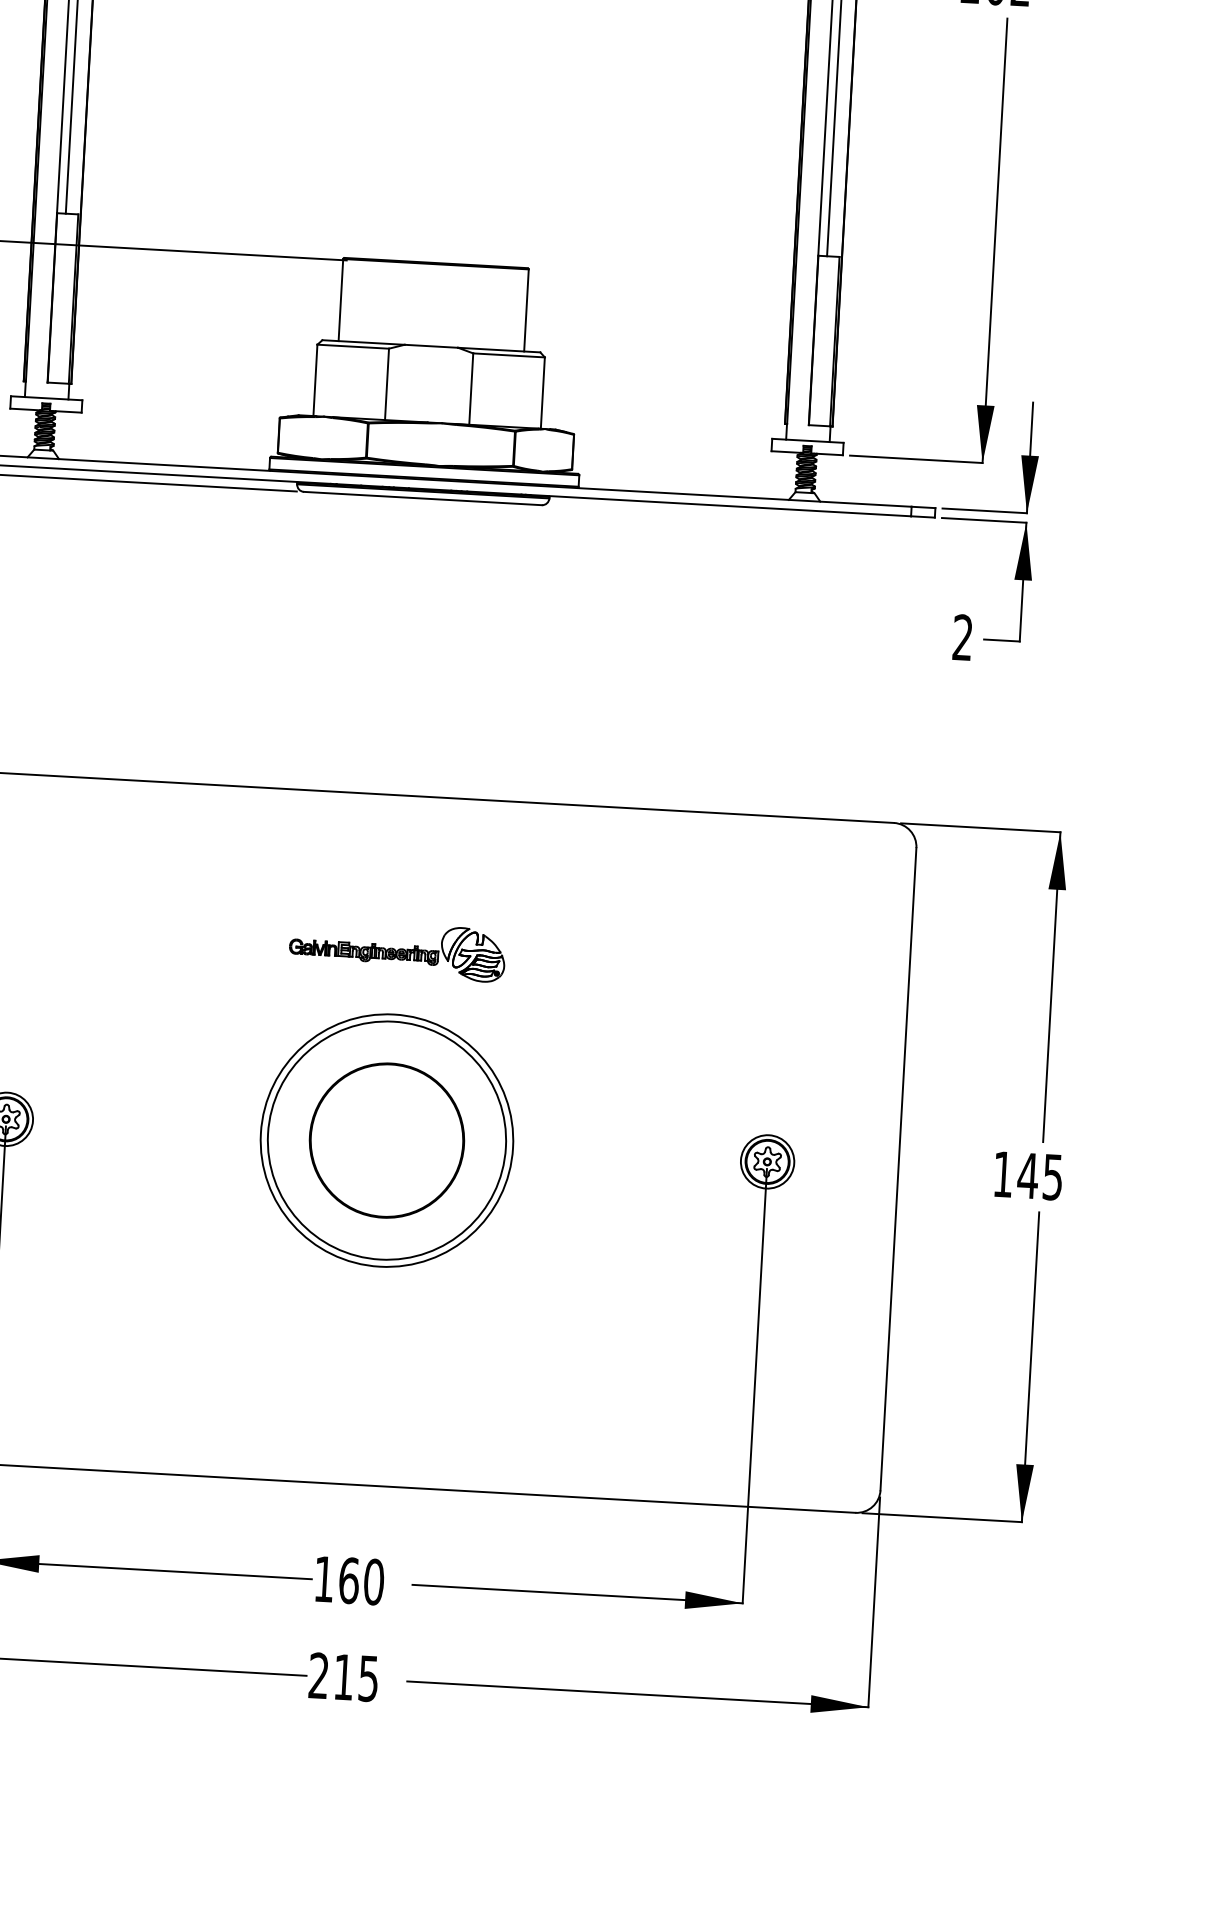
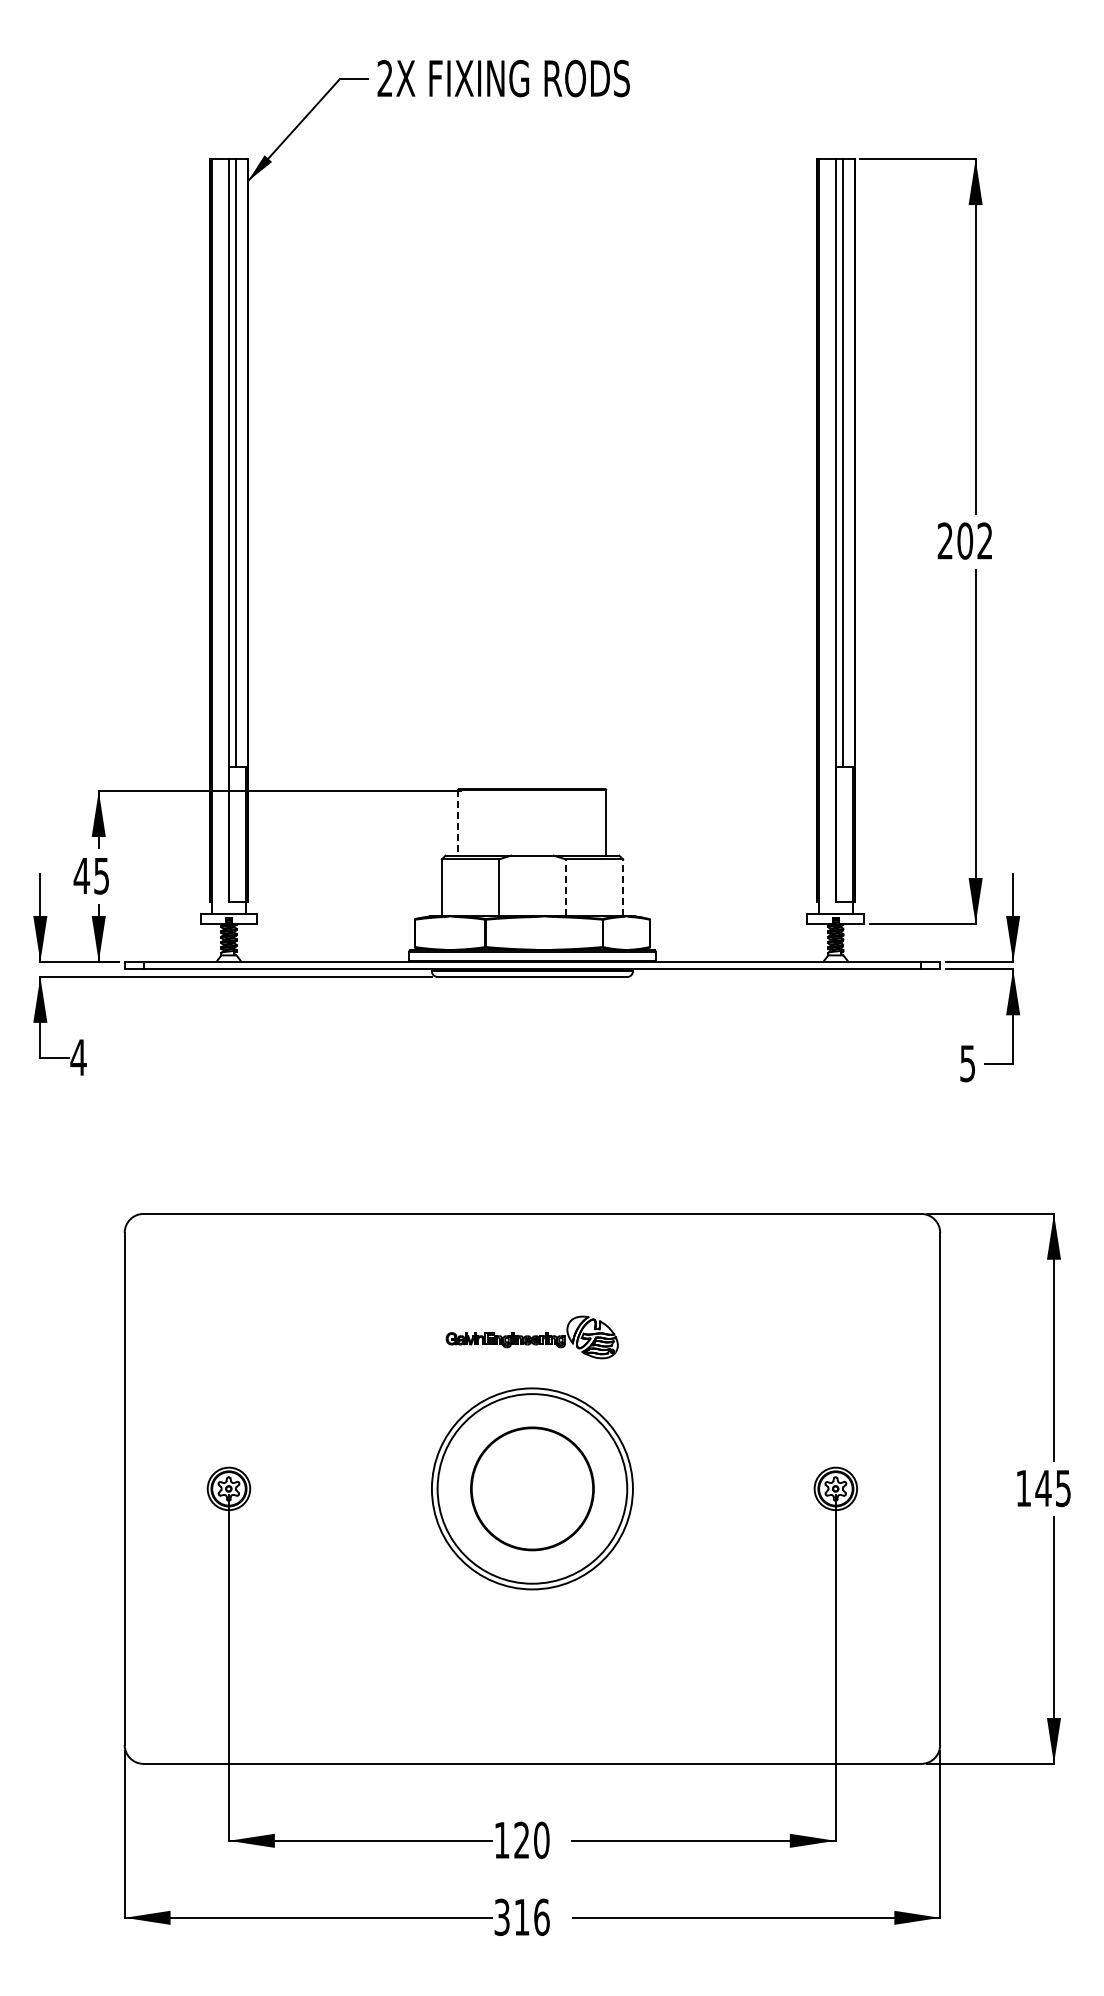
line: (340, 299) -> (458, 822), solid -> dashed
line: (471, 388) -> (566, 887), solid -> dashed
line: (543, 392) -> (623, 887), solid -> dashed
text: (962, 637) -> (967, 1063), 2 -> 5
text: (348, 1579) -> (521, 1839), 160 -> 120
text: (343, 1676) -> (521, 1916), 215 -> 316

